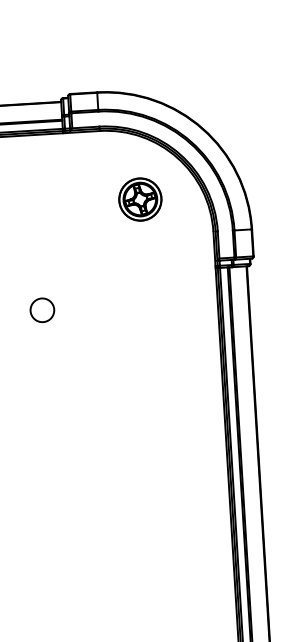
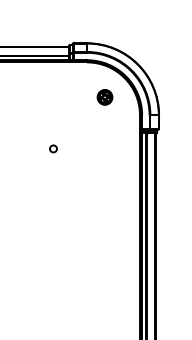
part: (139, 199) -> (104, 97), size x0.7
circle: (42, 309) -> (53, 148), size x0.6

